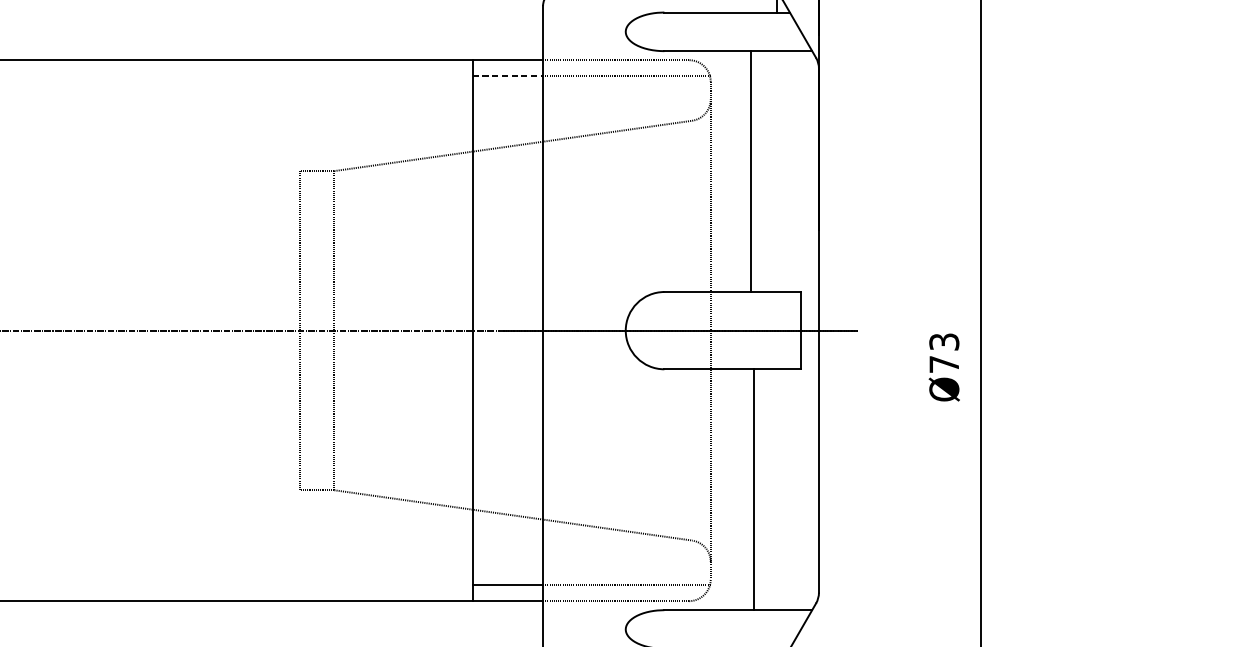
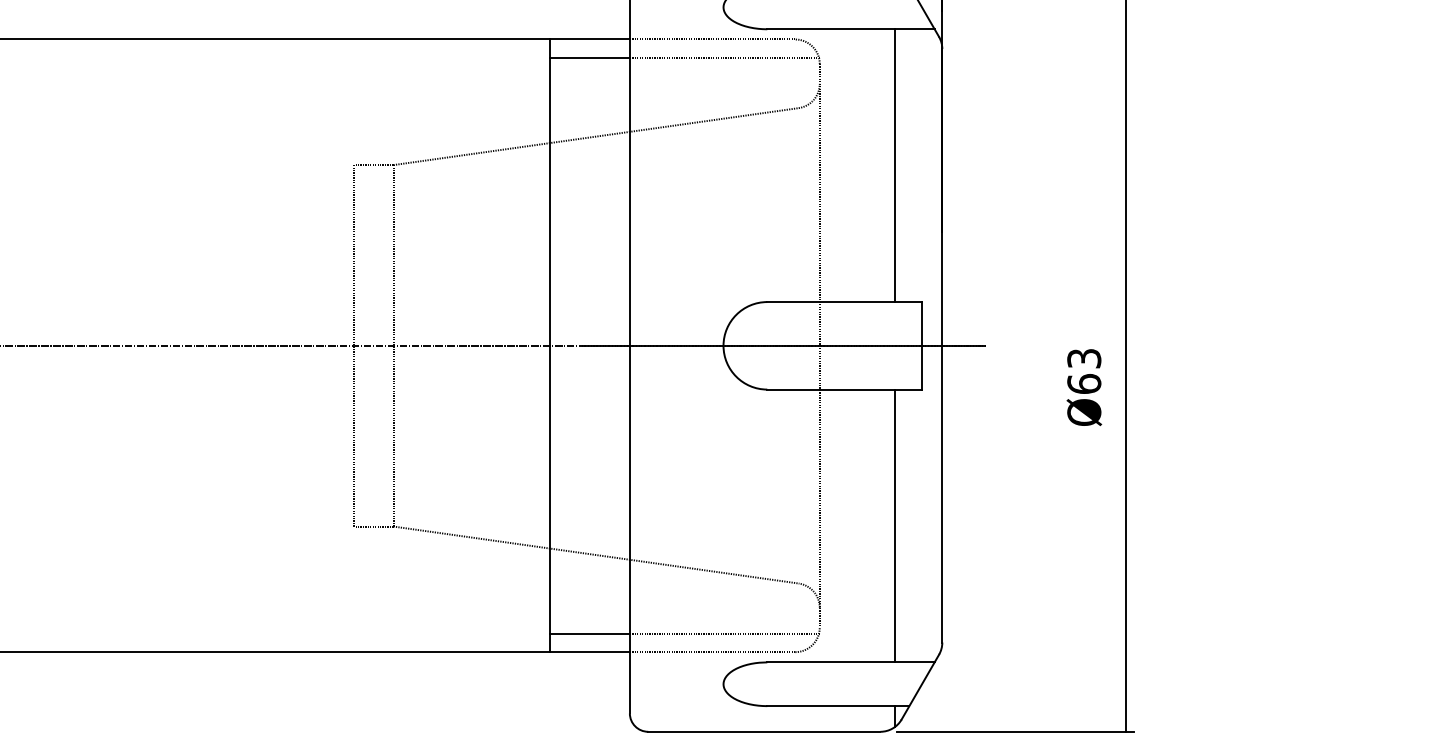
line: (508, 76) -> (590, 57), dashed -> solid
line: (751, 171) -> (894, 165), moved
text: (944, 363) -> (1084, 383), Ø73 -> Ø63
line: (753, 489) -> (894, 525), moved

